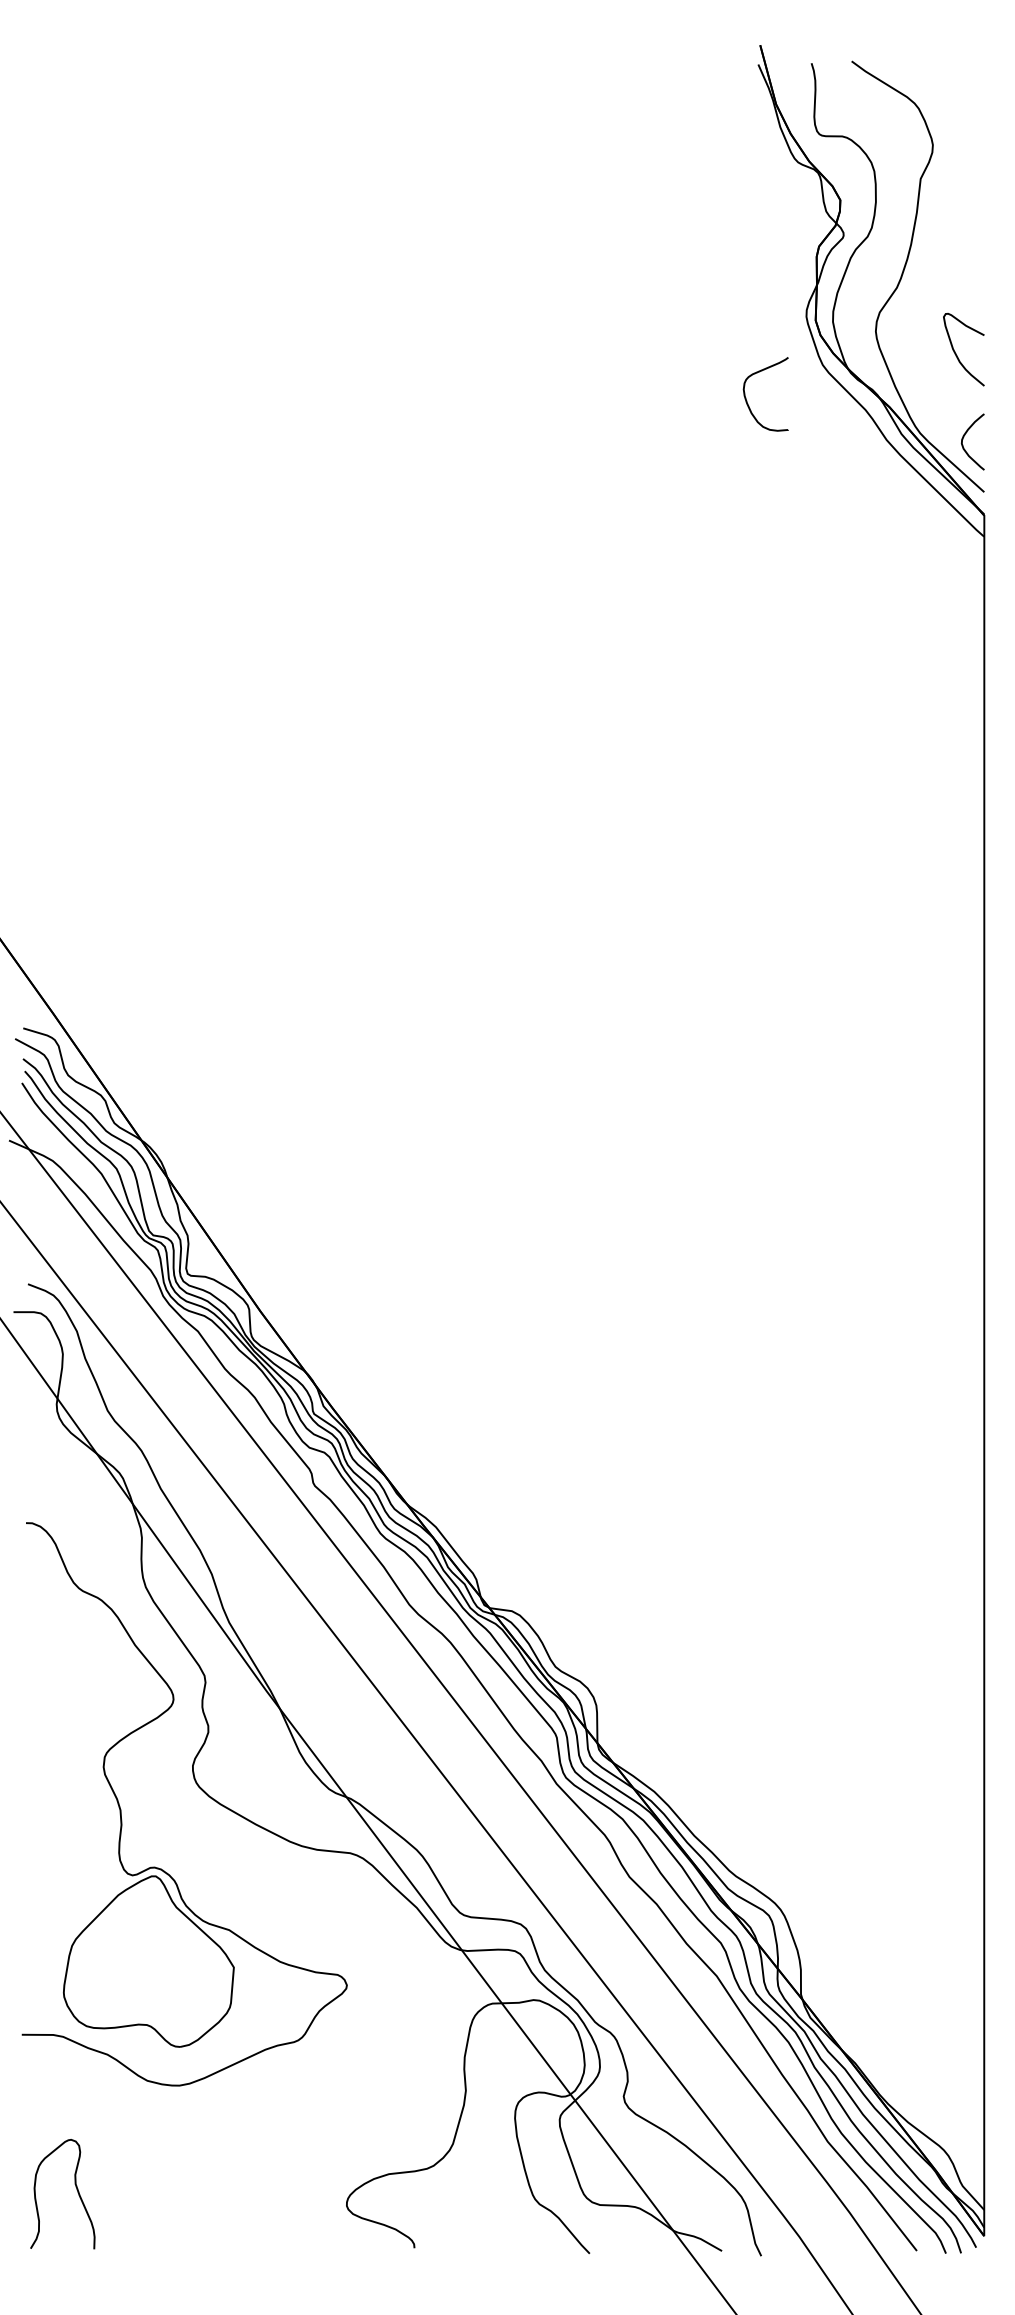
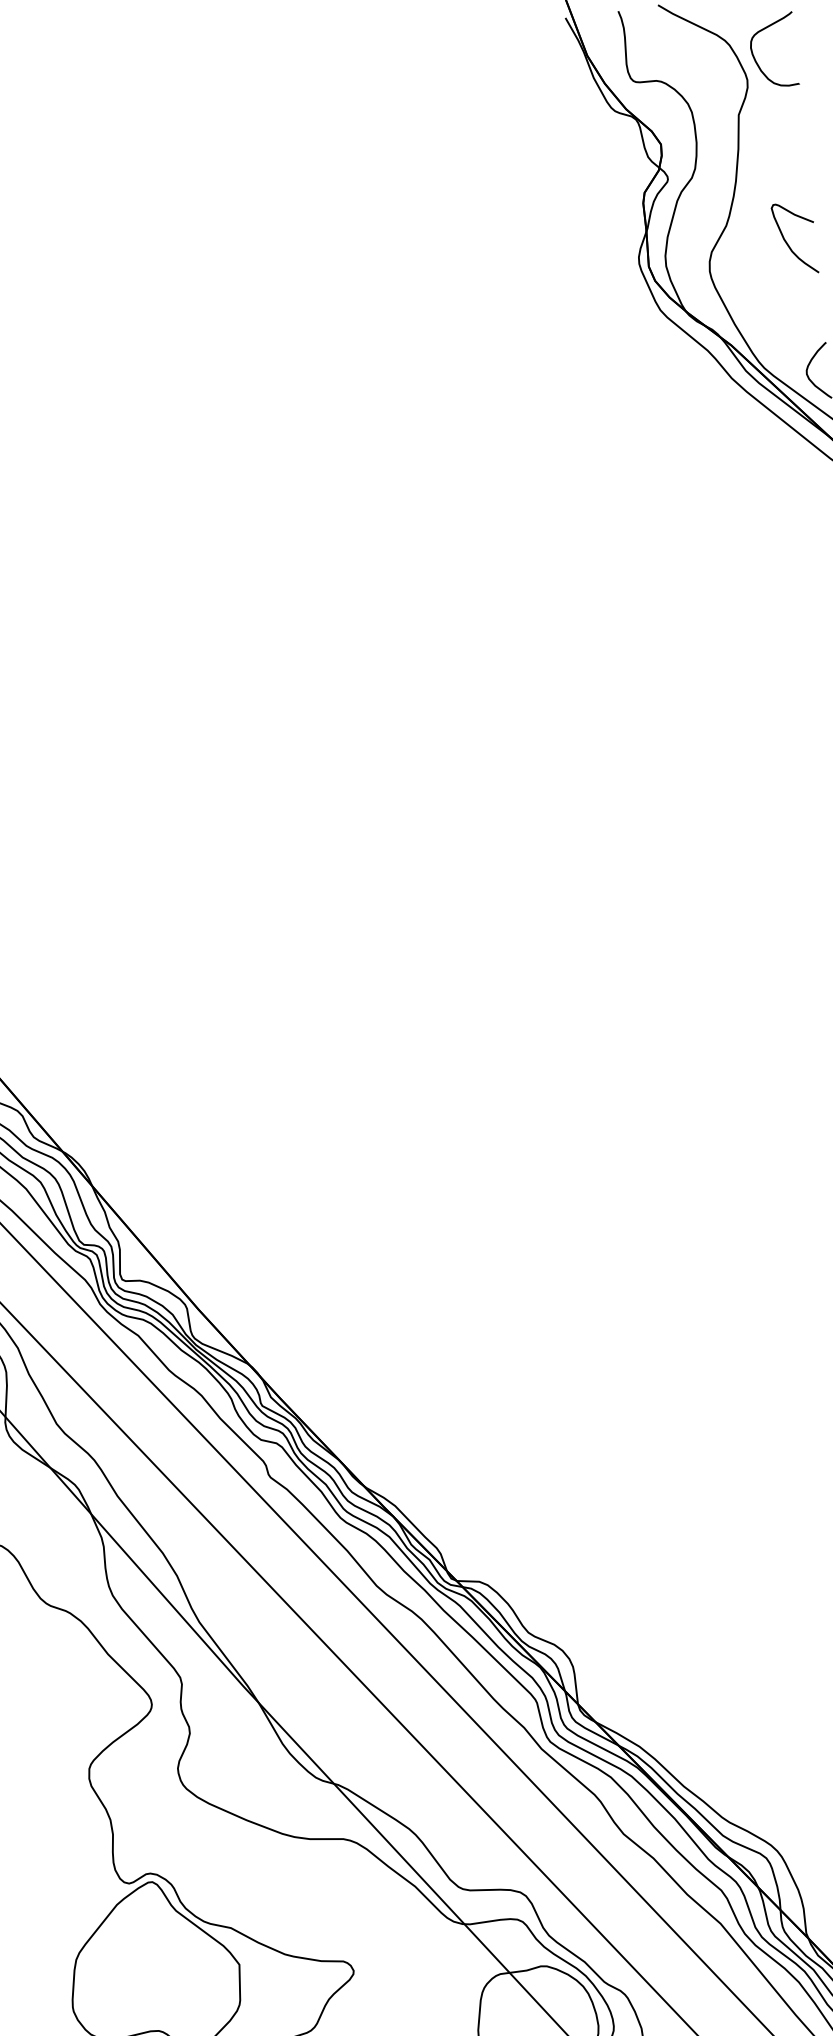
curve: (956, 353) -> (787, 243), moved
curve: (747, 400) -> (755, 58), moved

